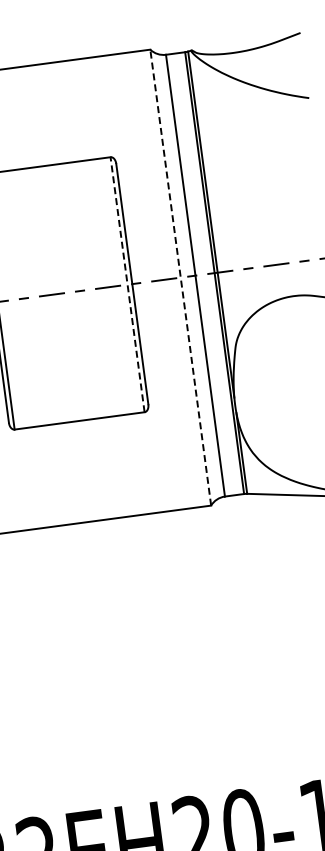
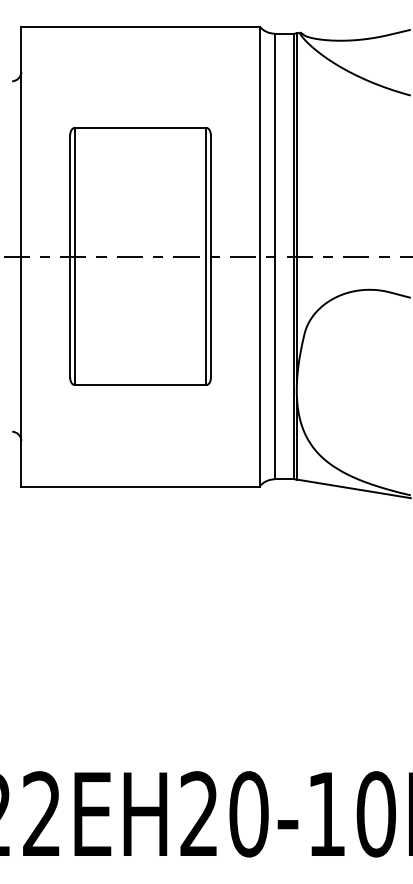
line: (180, 277) -> (259, 256), dashed -> solid
line: (127, 284) -> (206, 256), dashed -> solid

